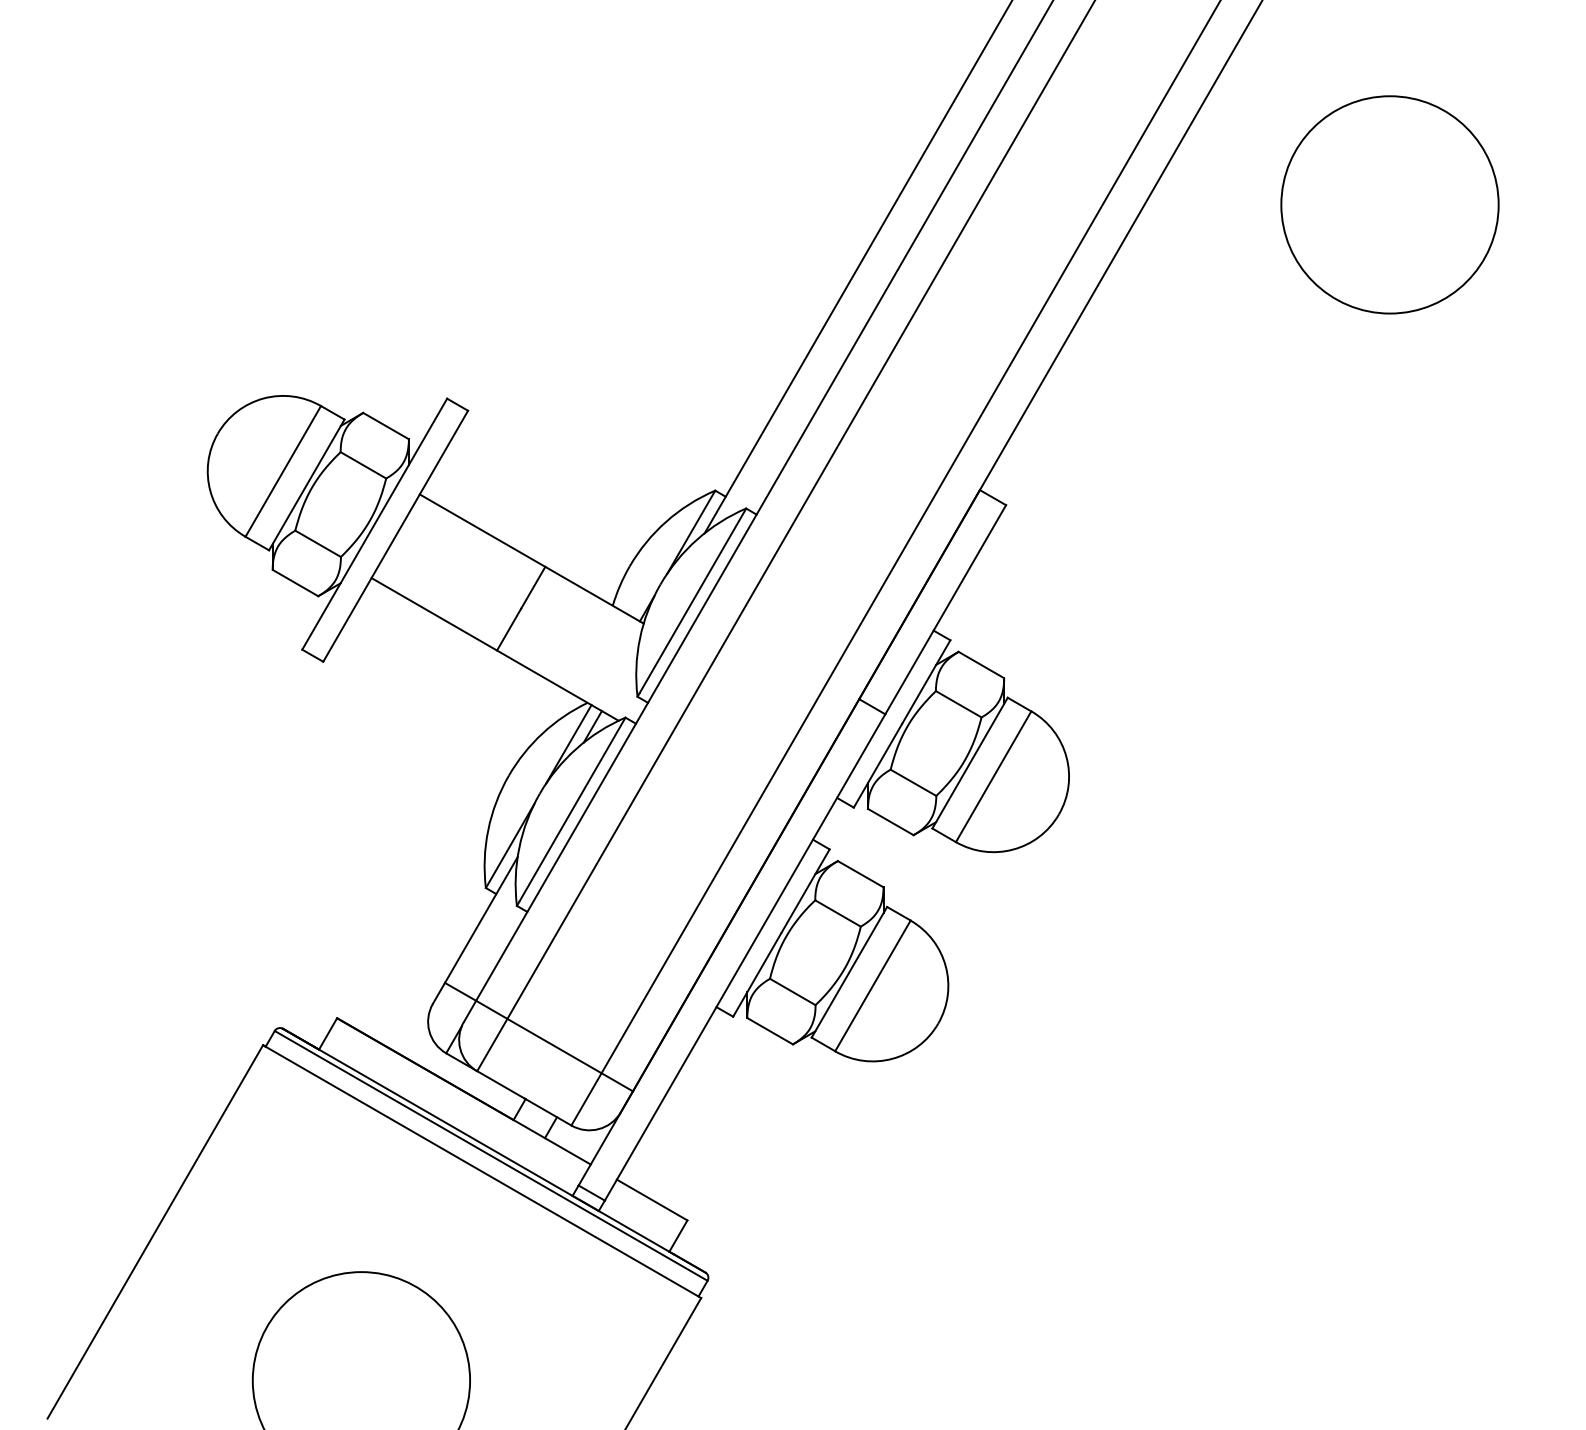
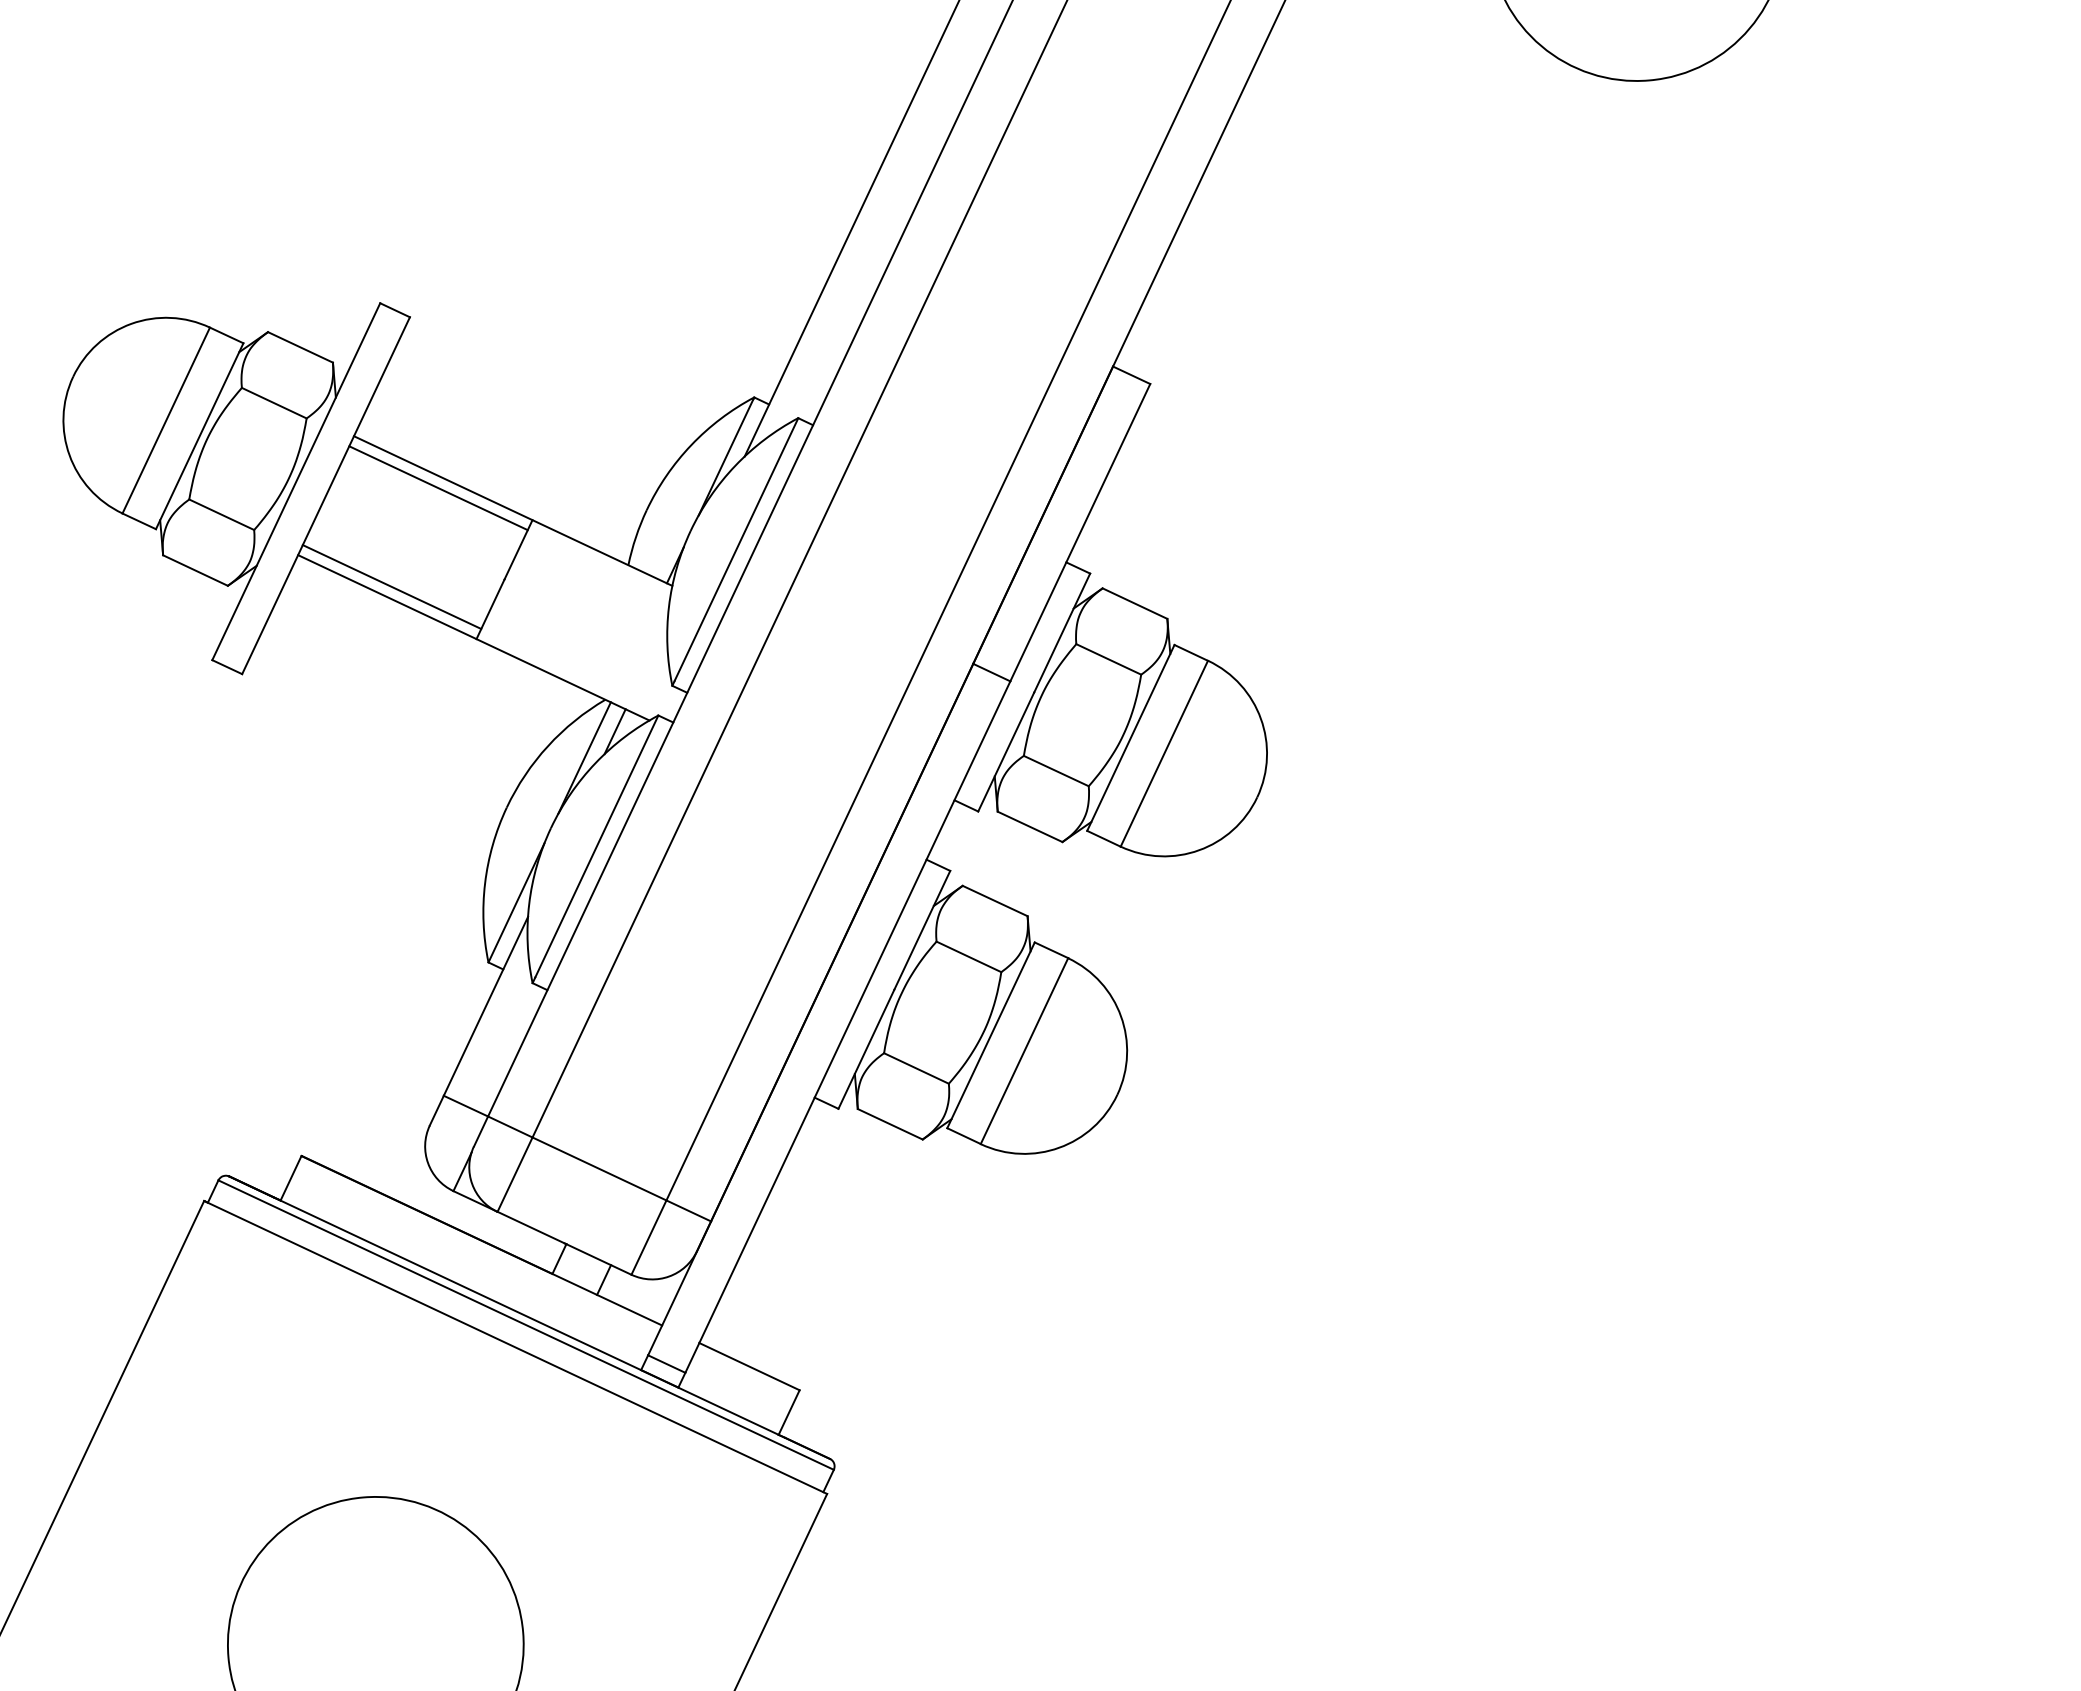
line: (478, 537) -> (438, 487), added
line: (438, 606) -> (392, 586), added

